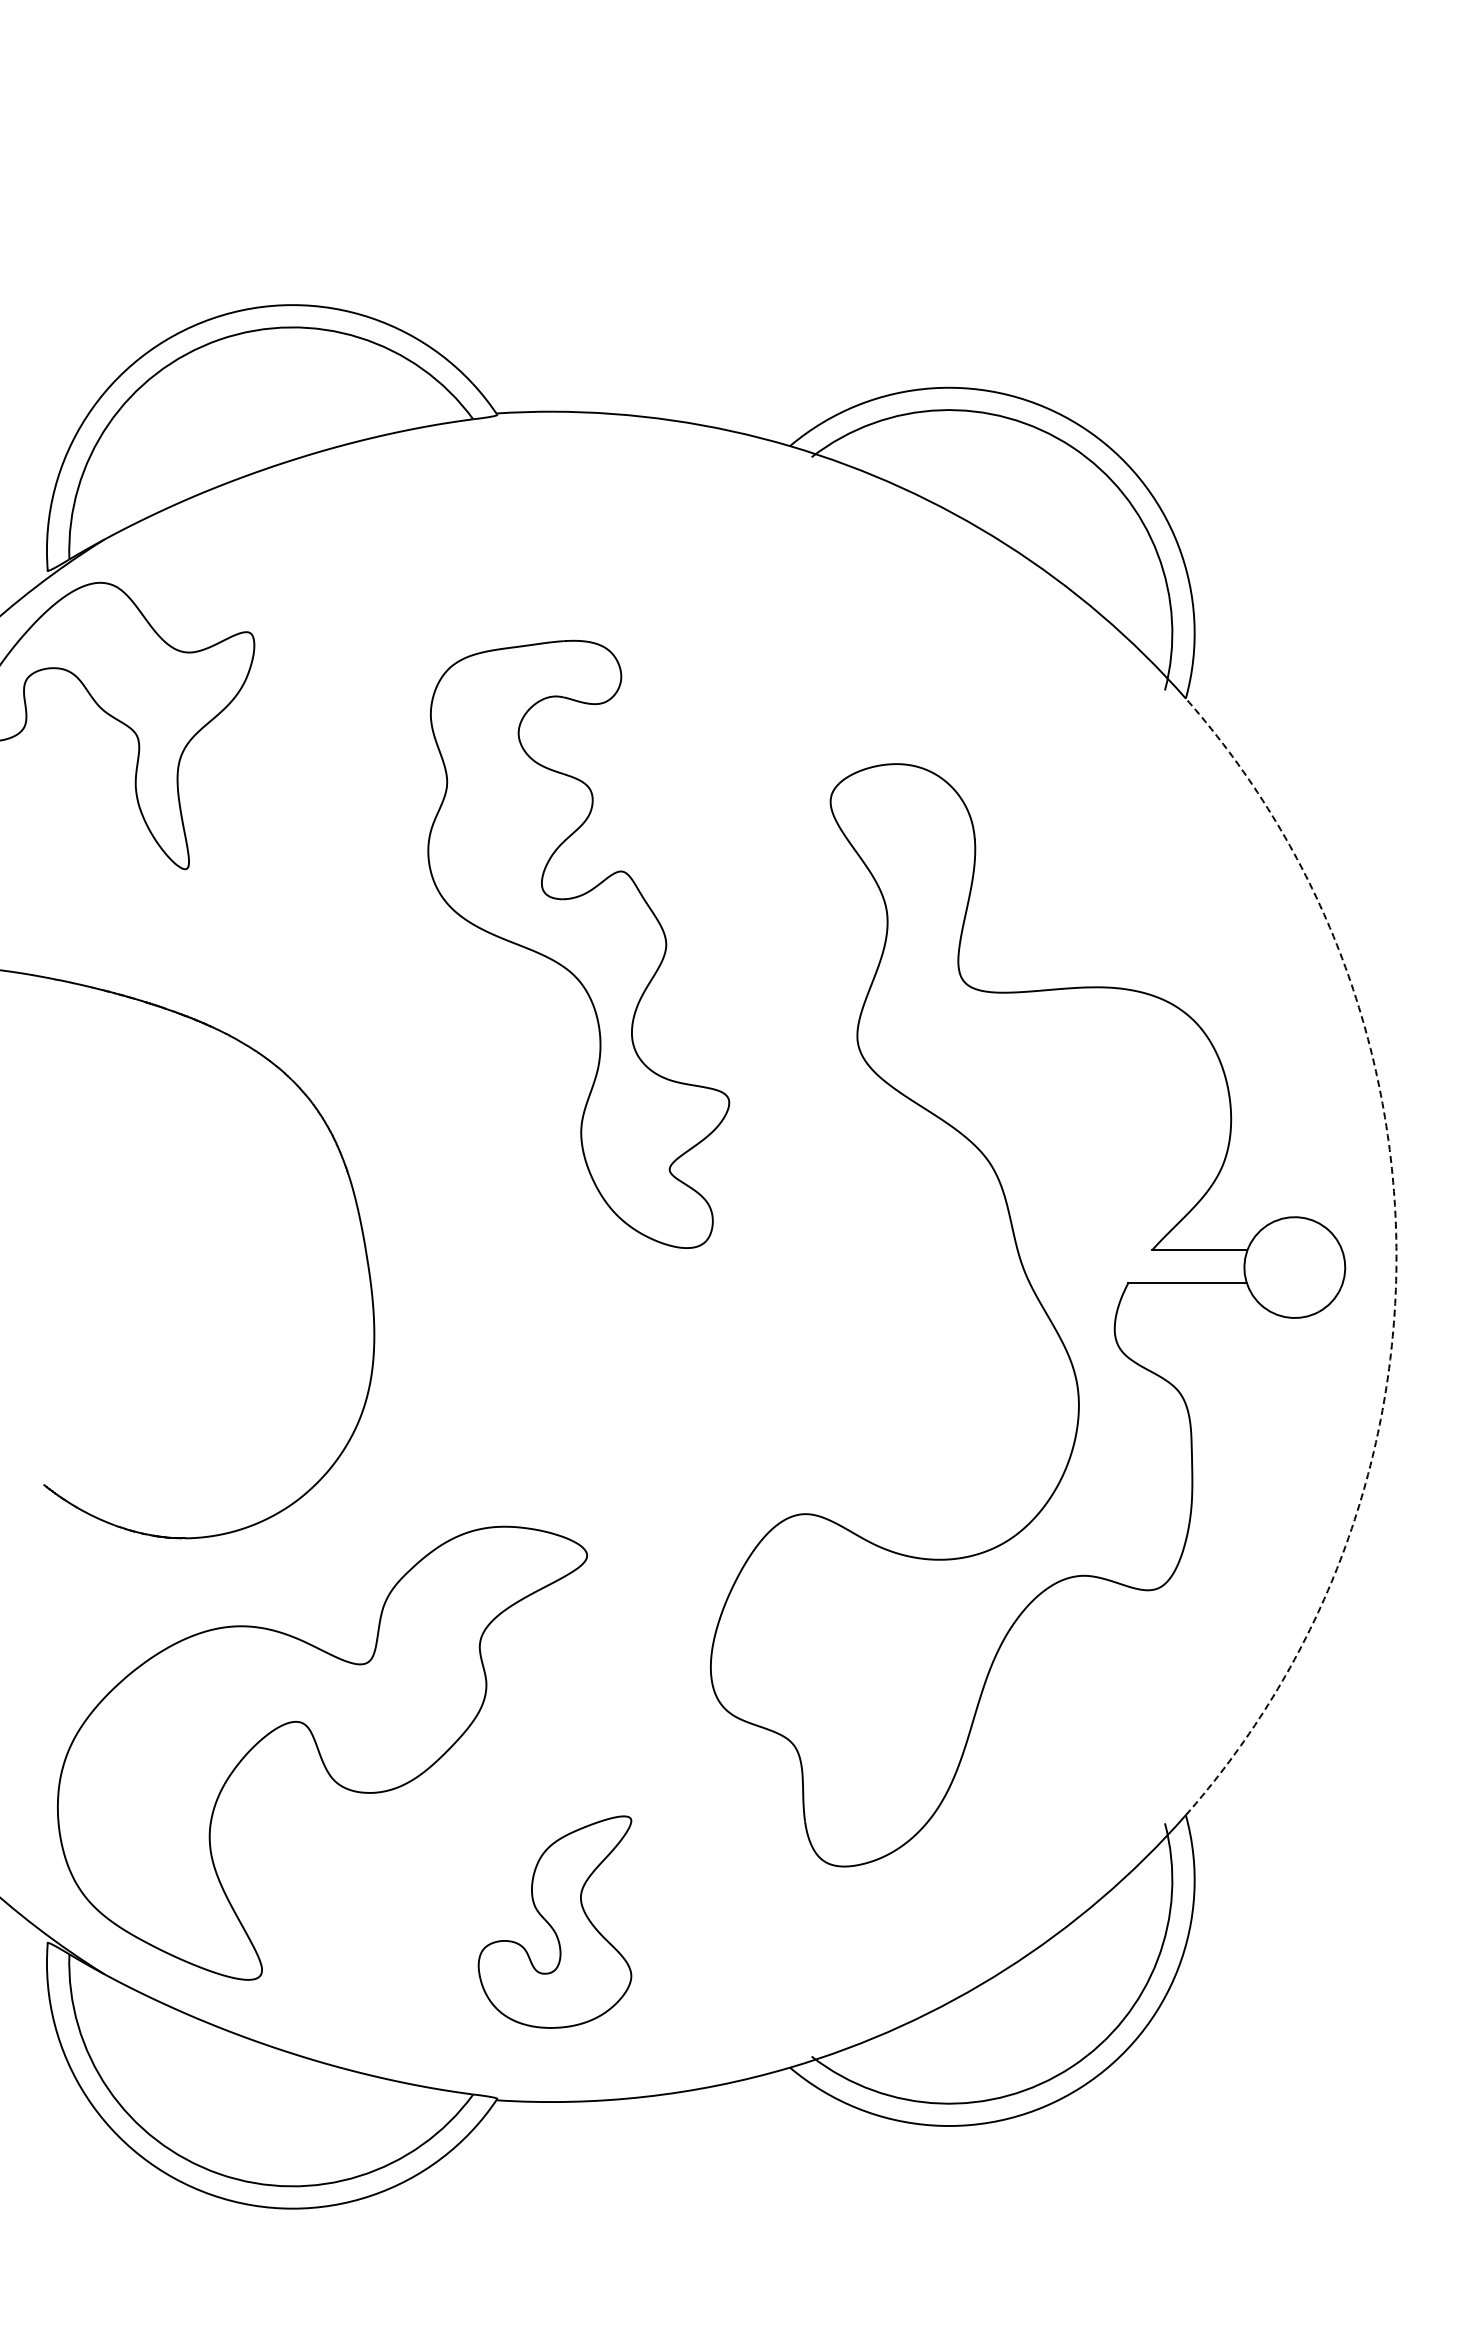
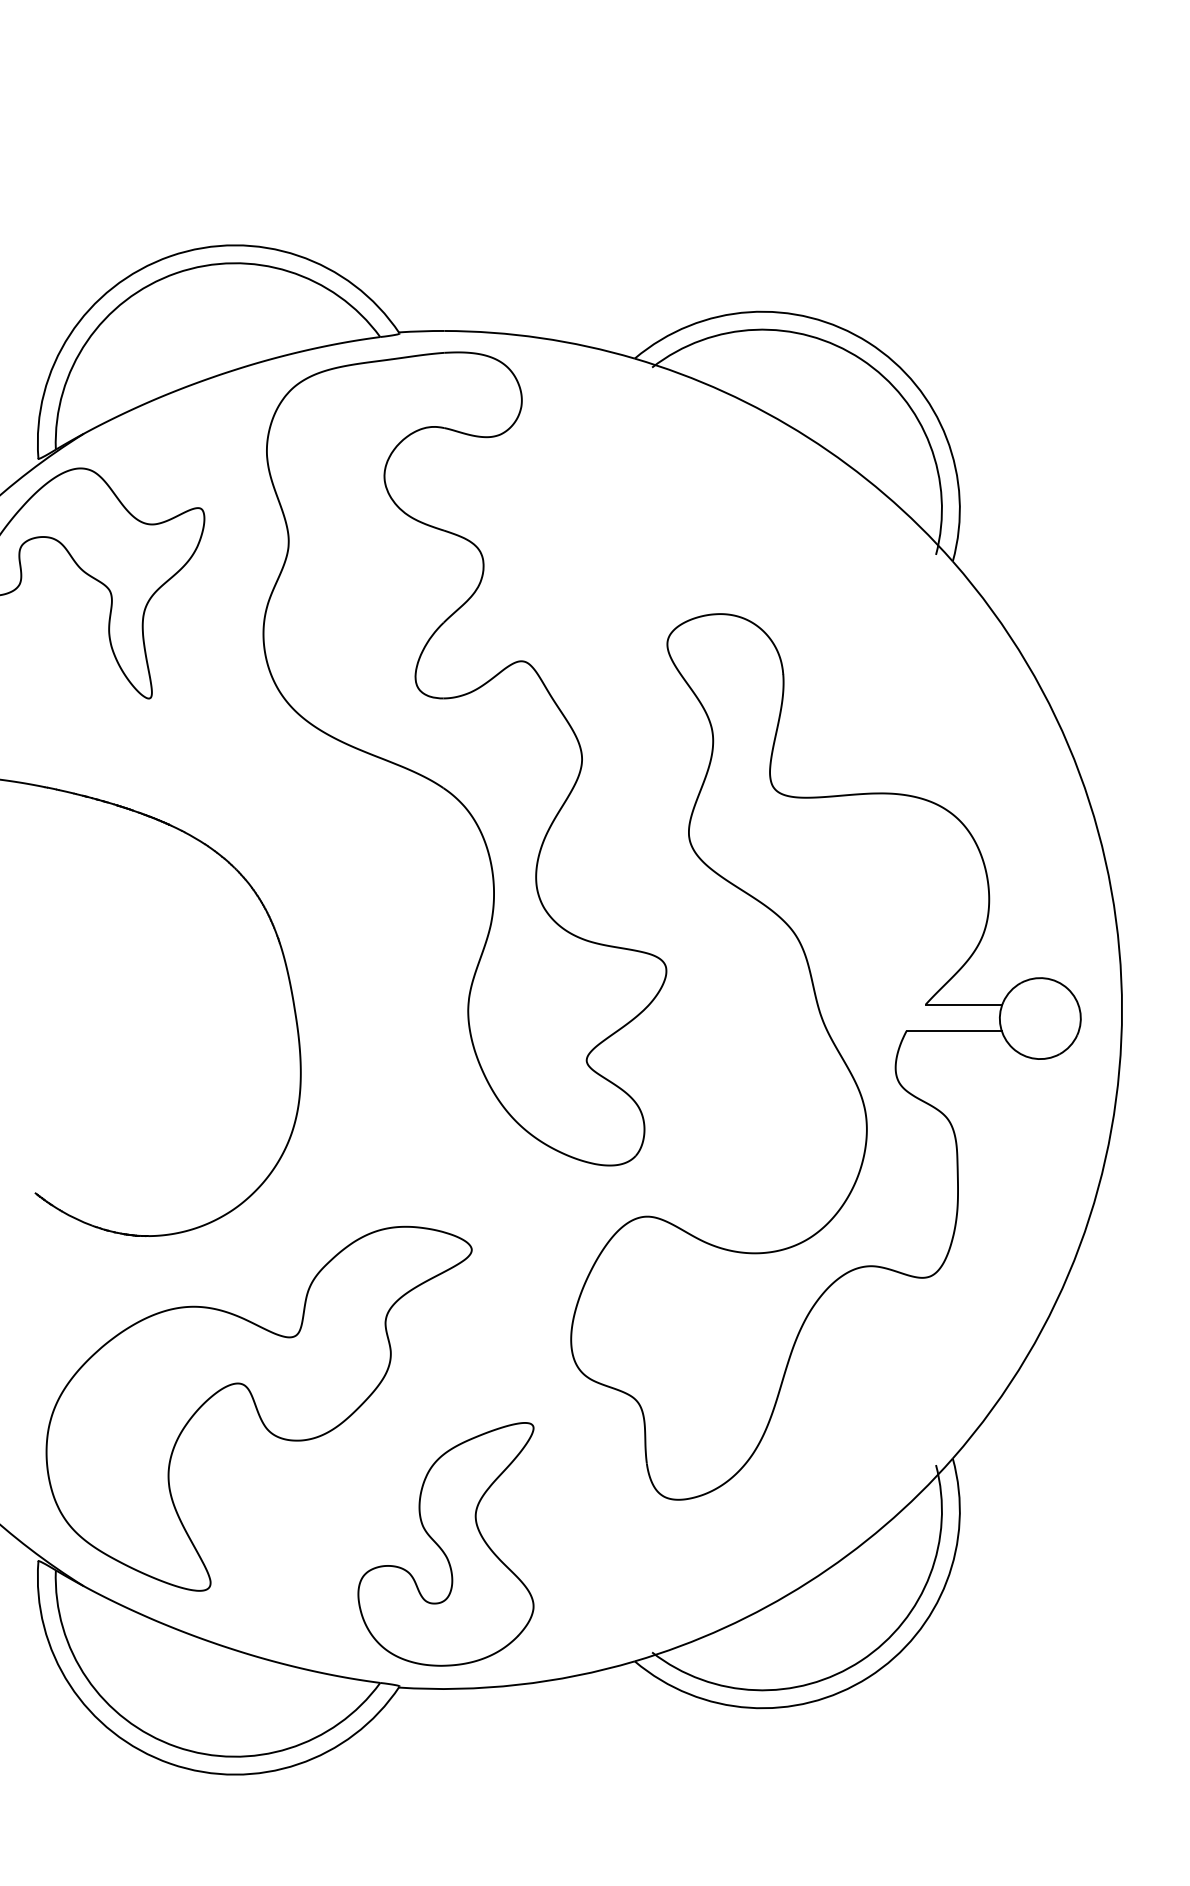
part: (578, 944) -> (464, 759), size x1.67
arc: (1396, 1256) -> (1122, 1009), dashed -> solid
part: (554, 1922) -> (445, 1544), size x1.43

